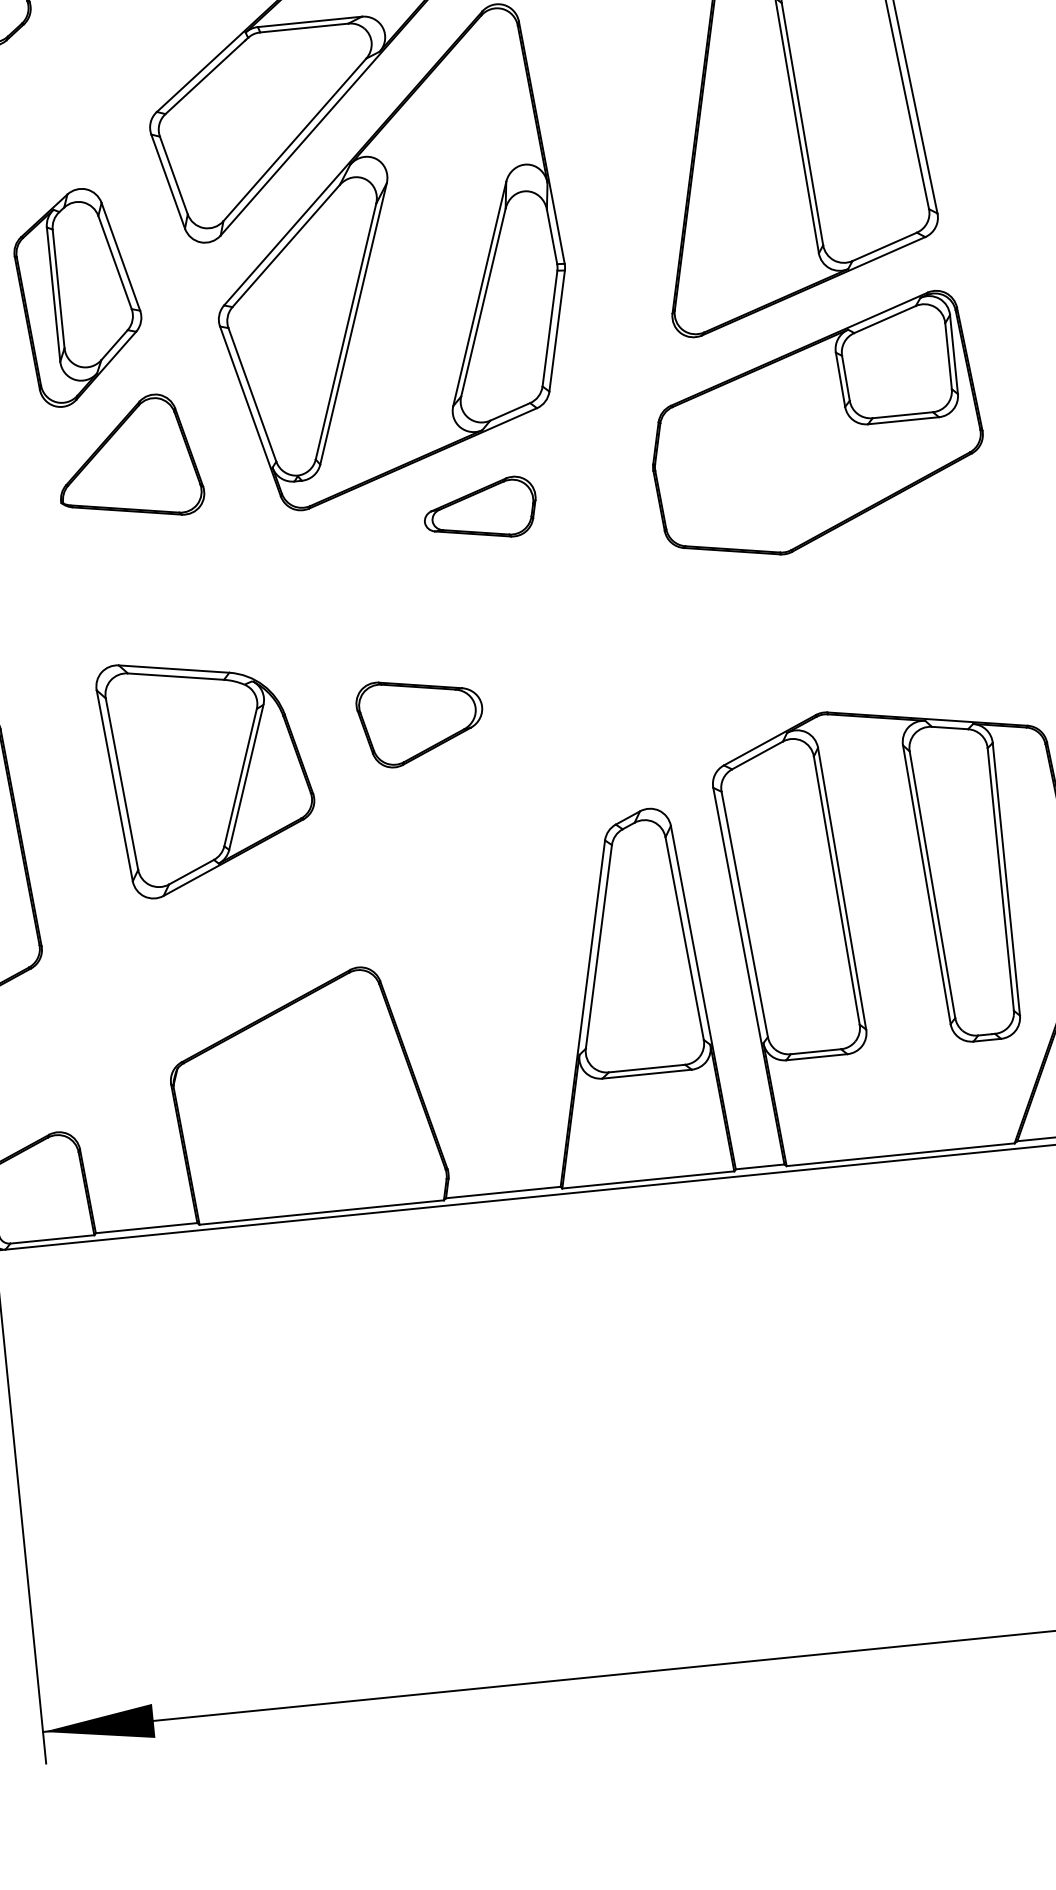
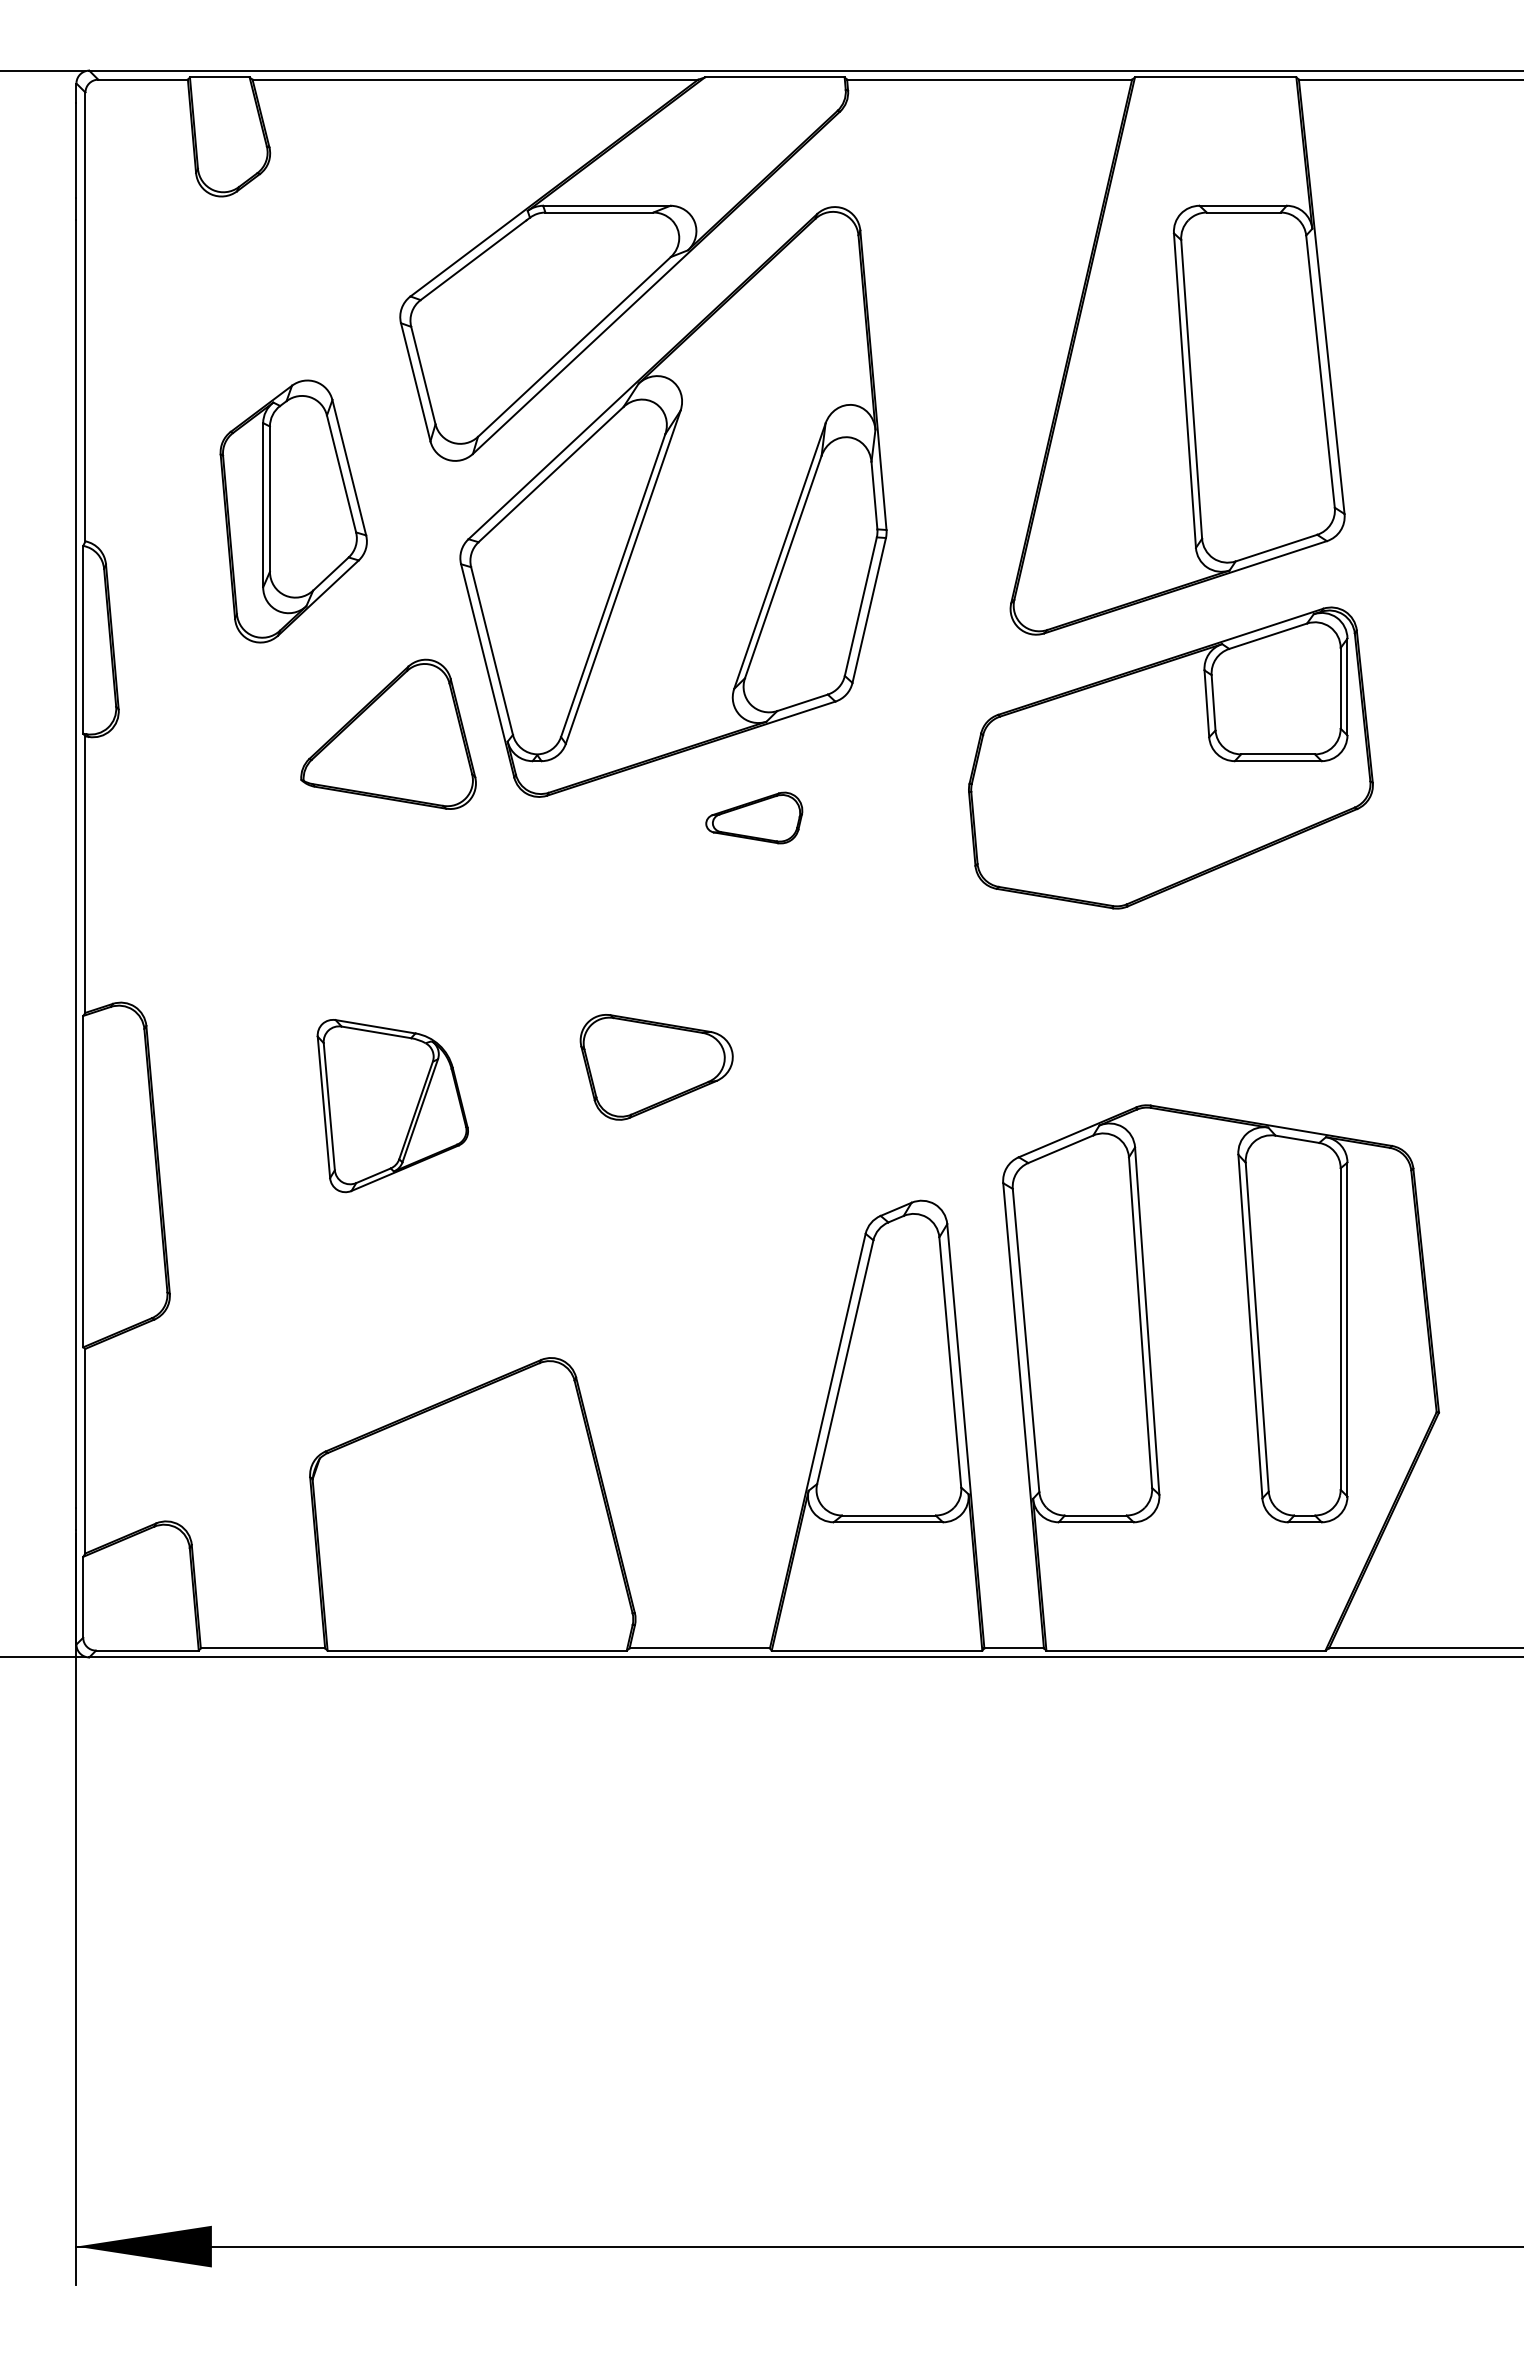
part: (128, 457) -> (388, 733), moved
part: (479, 509) -> (753, 817), size x0.7
part: (208, 774) -> (392, 1105), size x0.6

